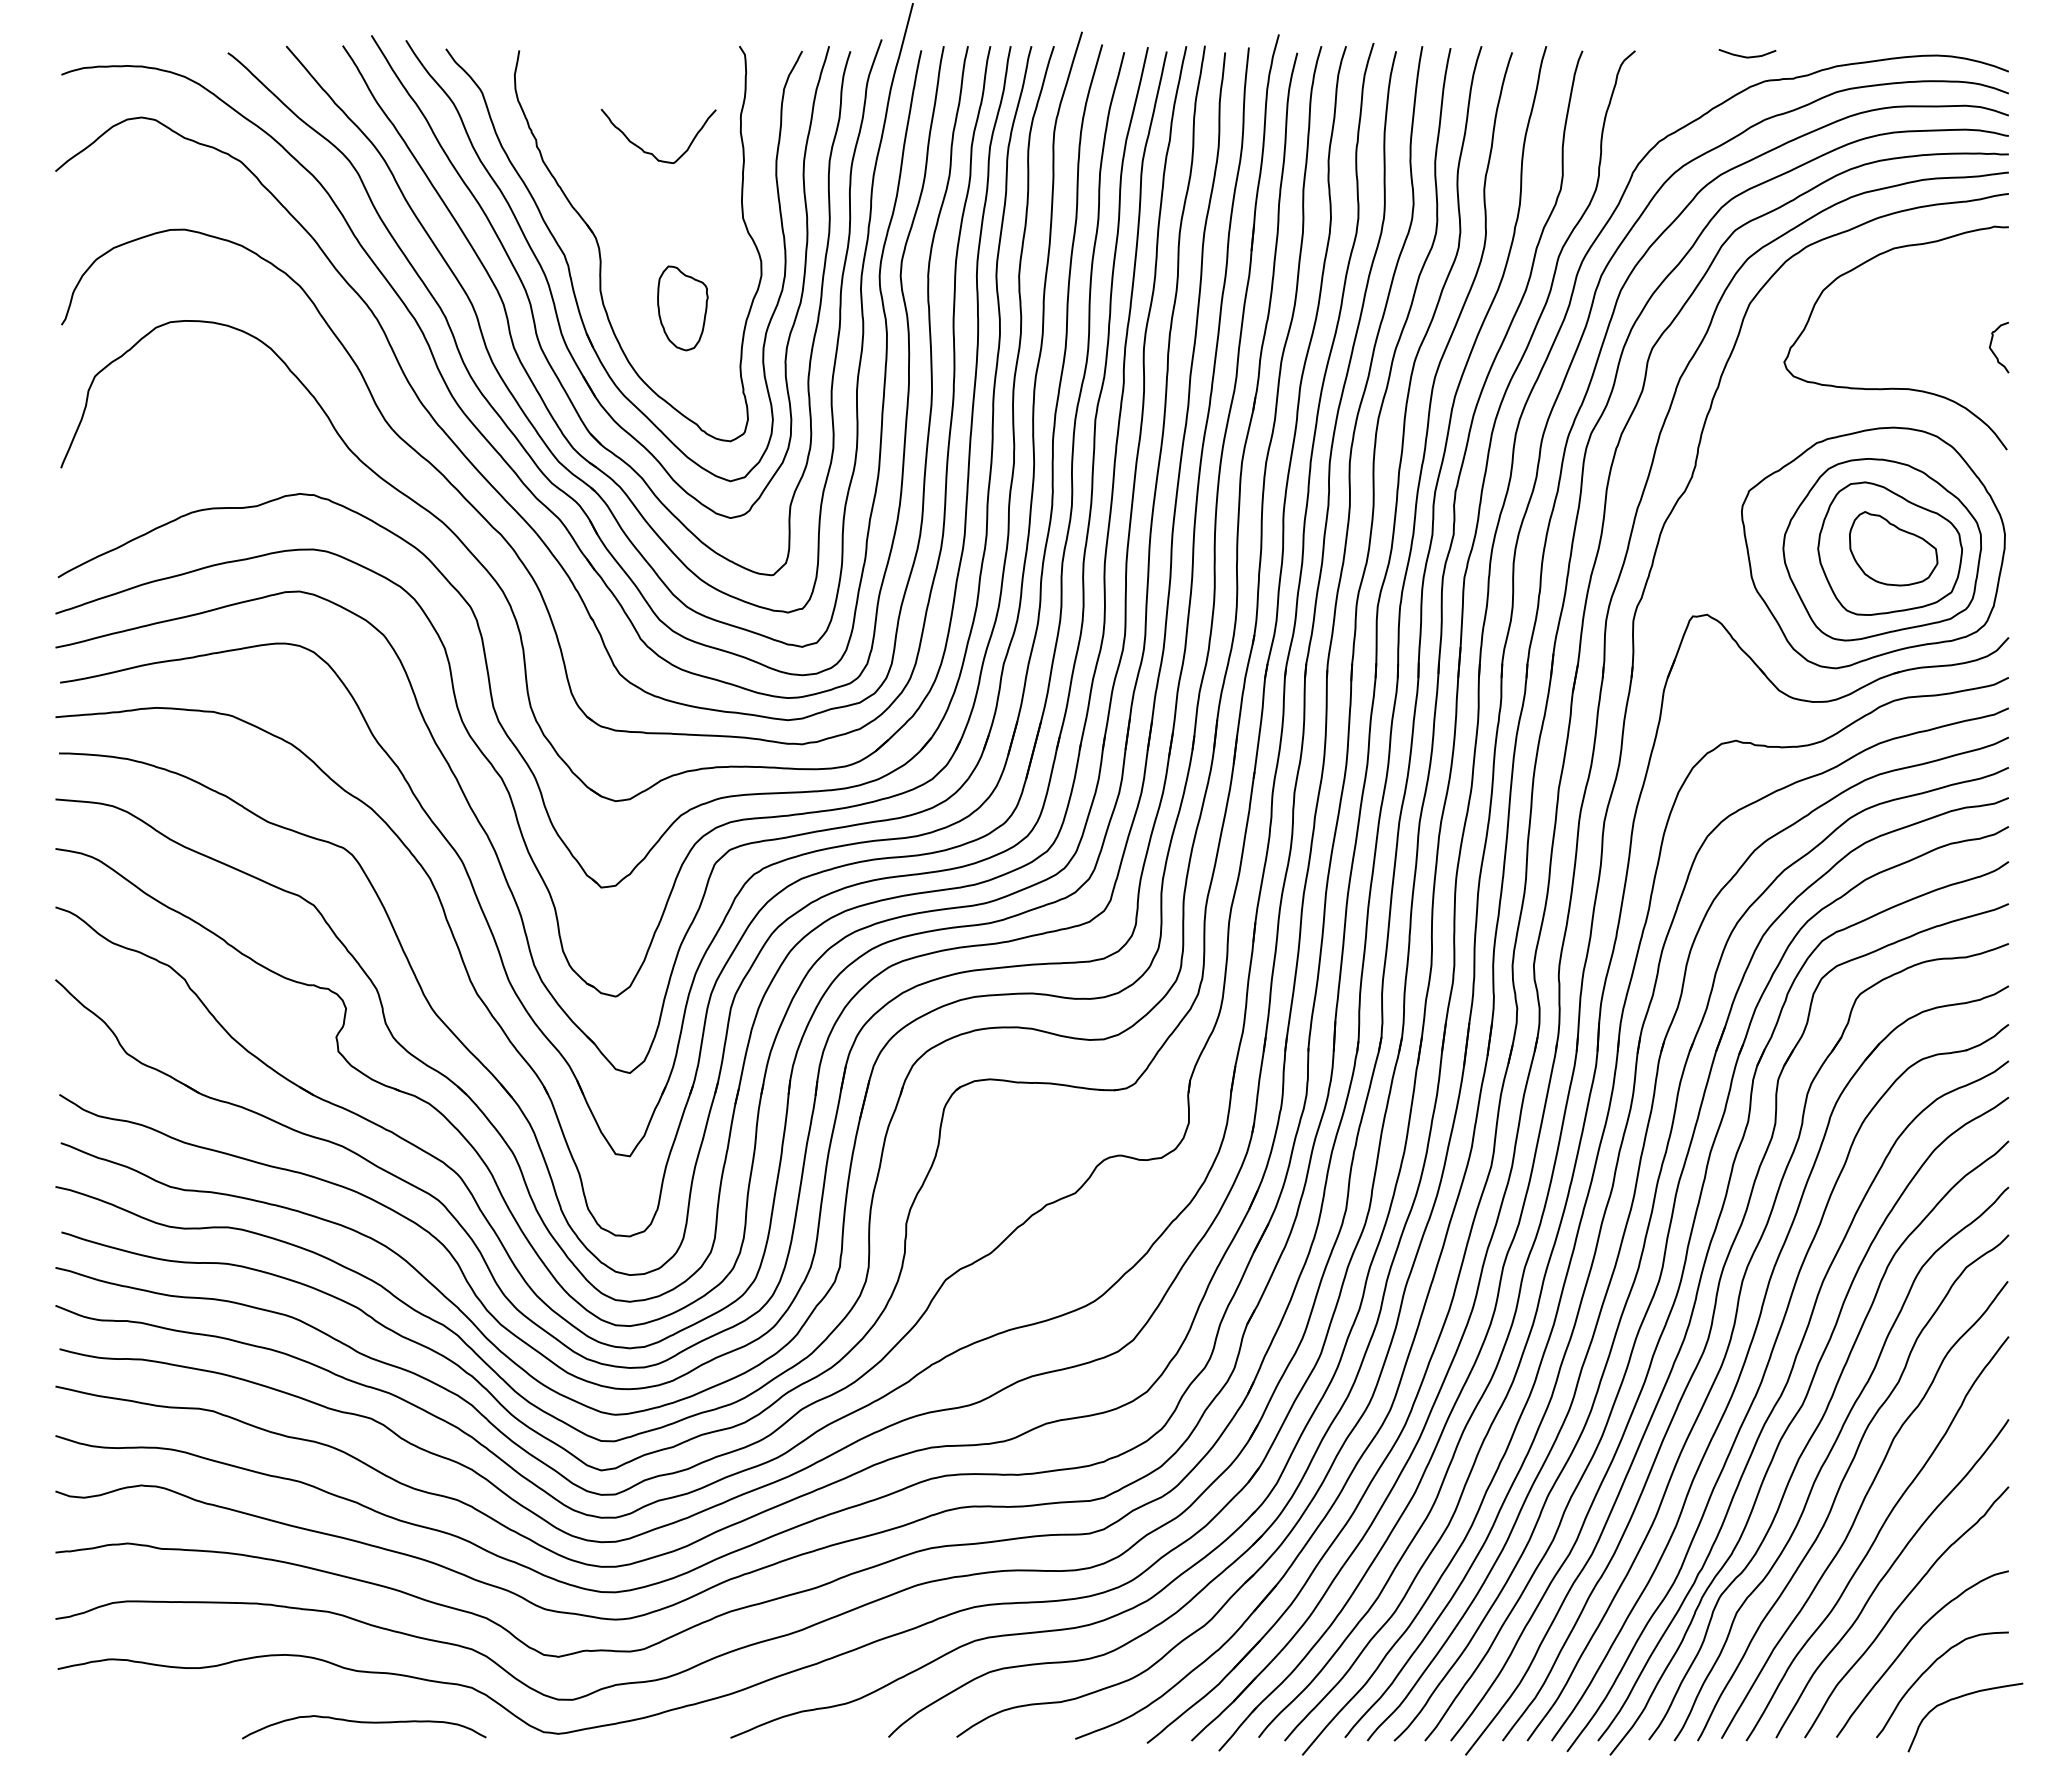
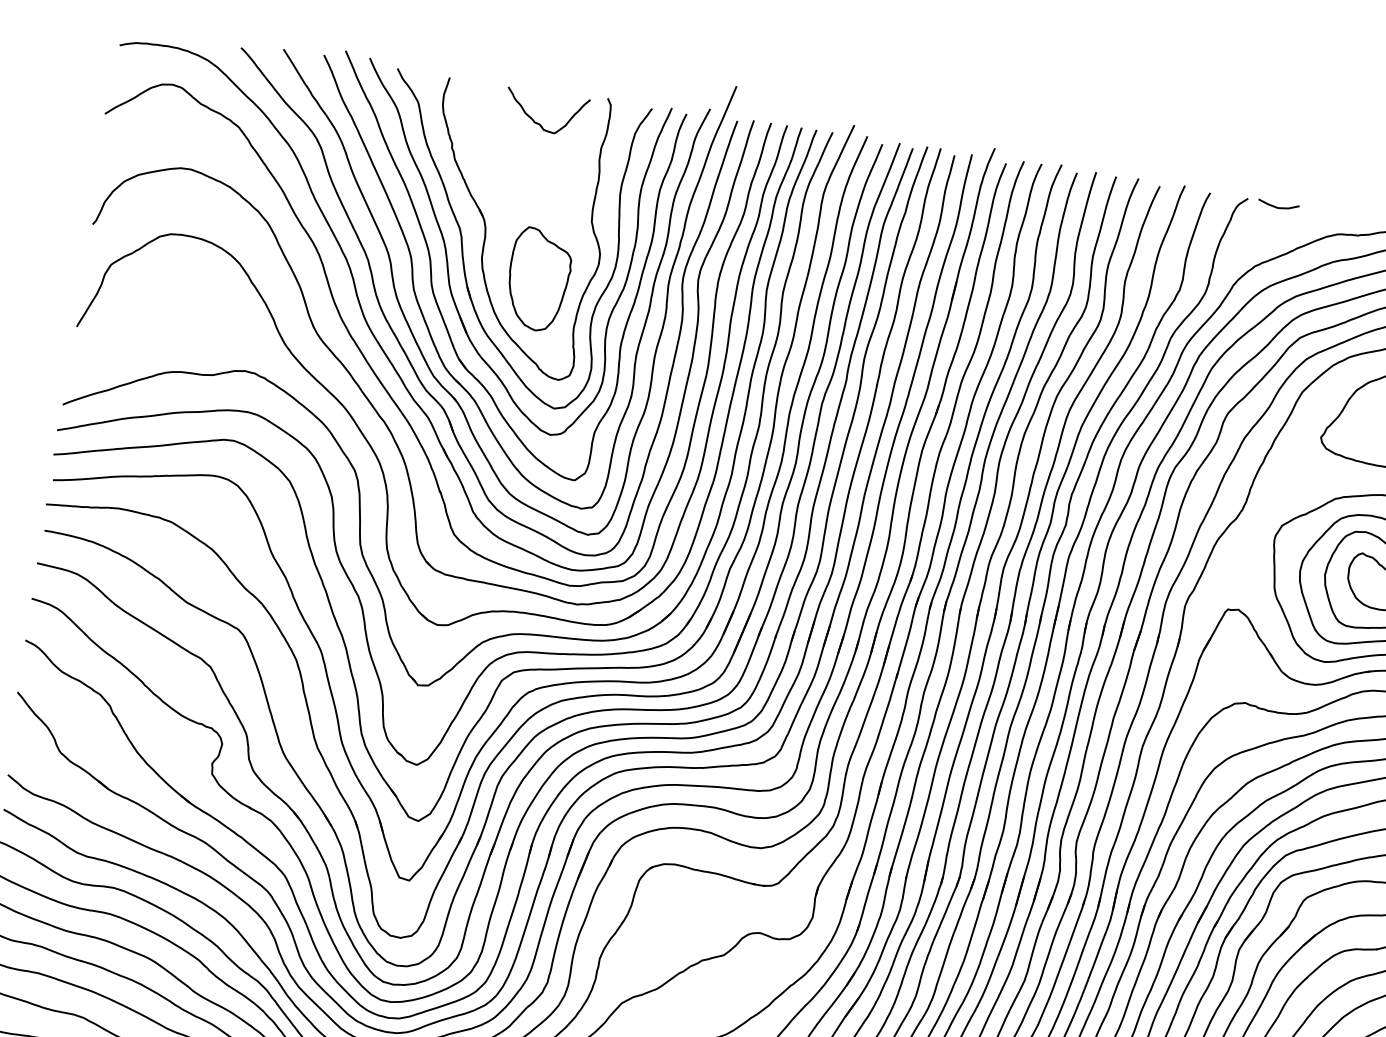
curve: (1747, 56) -> (1278, 207), moved
curve: (650, 152) -> (538, 123), moved
part: (682, 308) -> (538, 279), size x1.67

